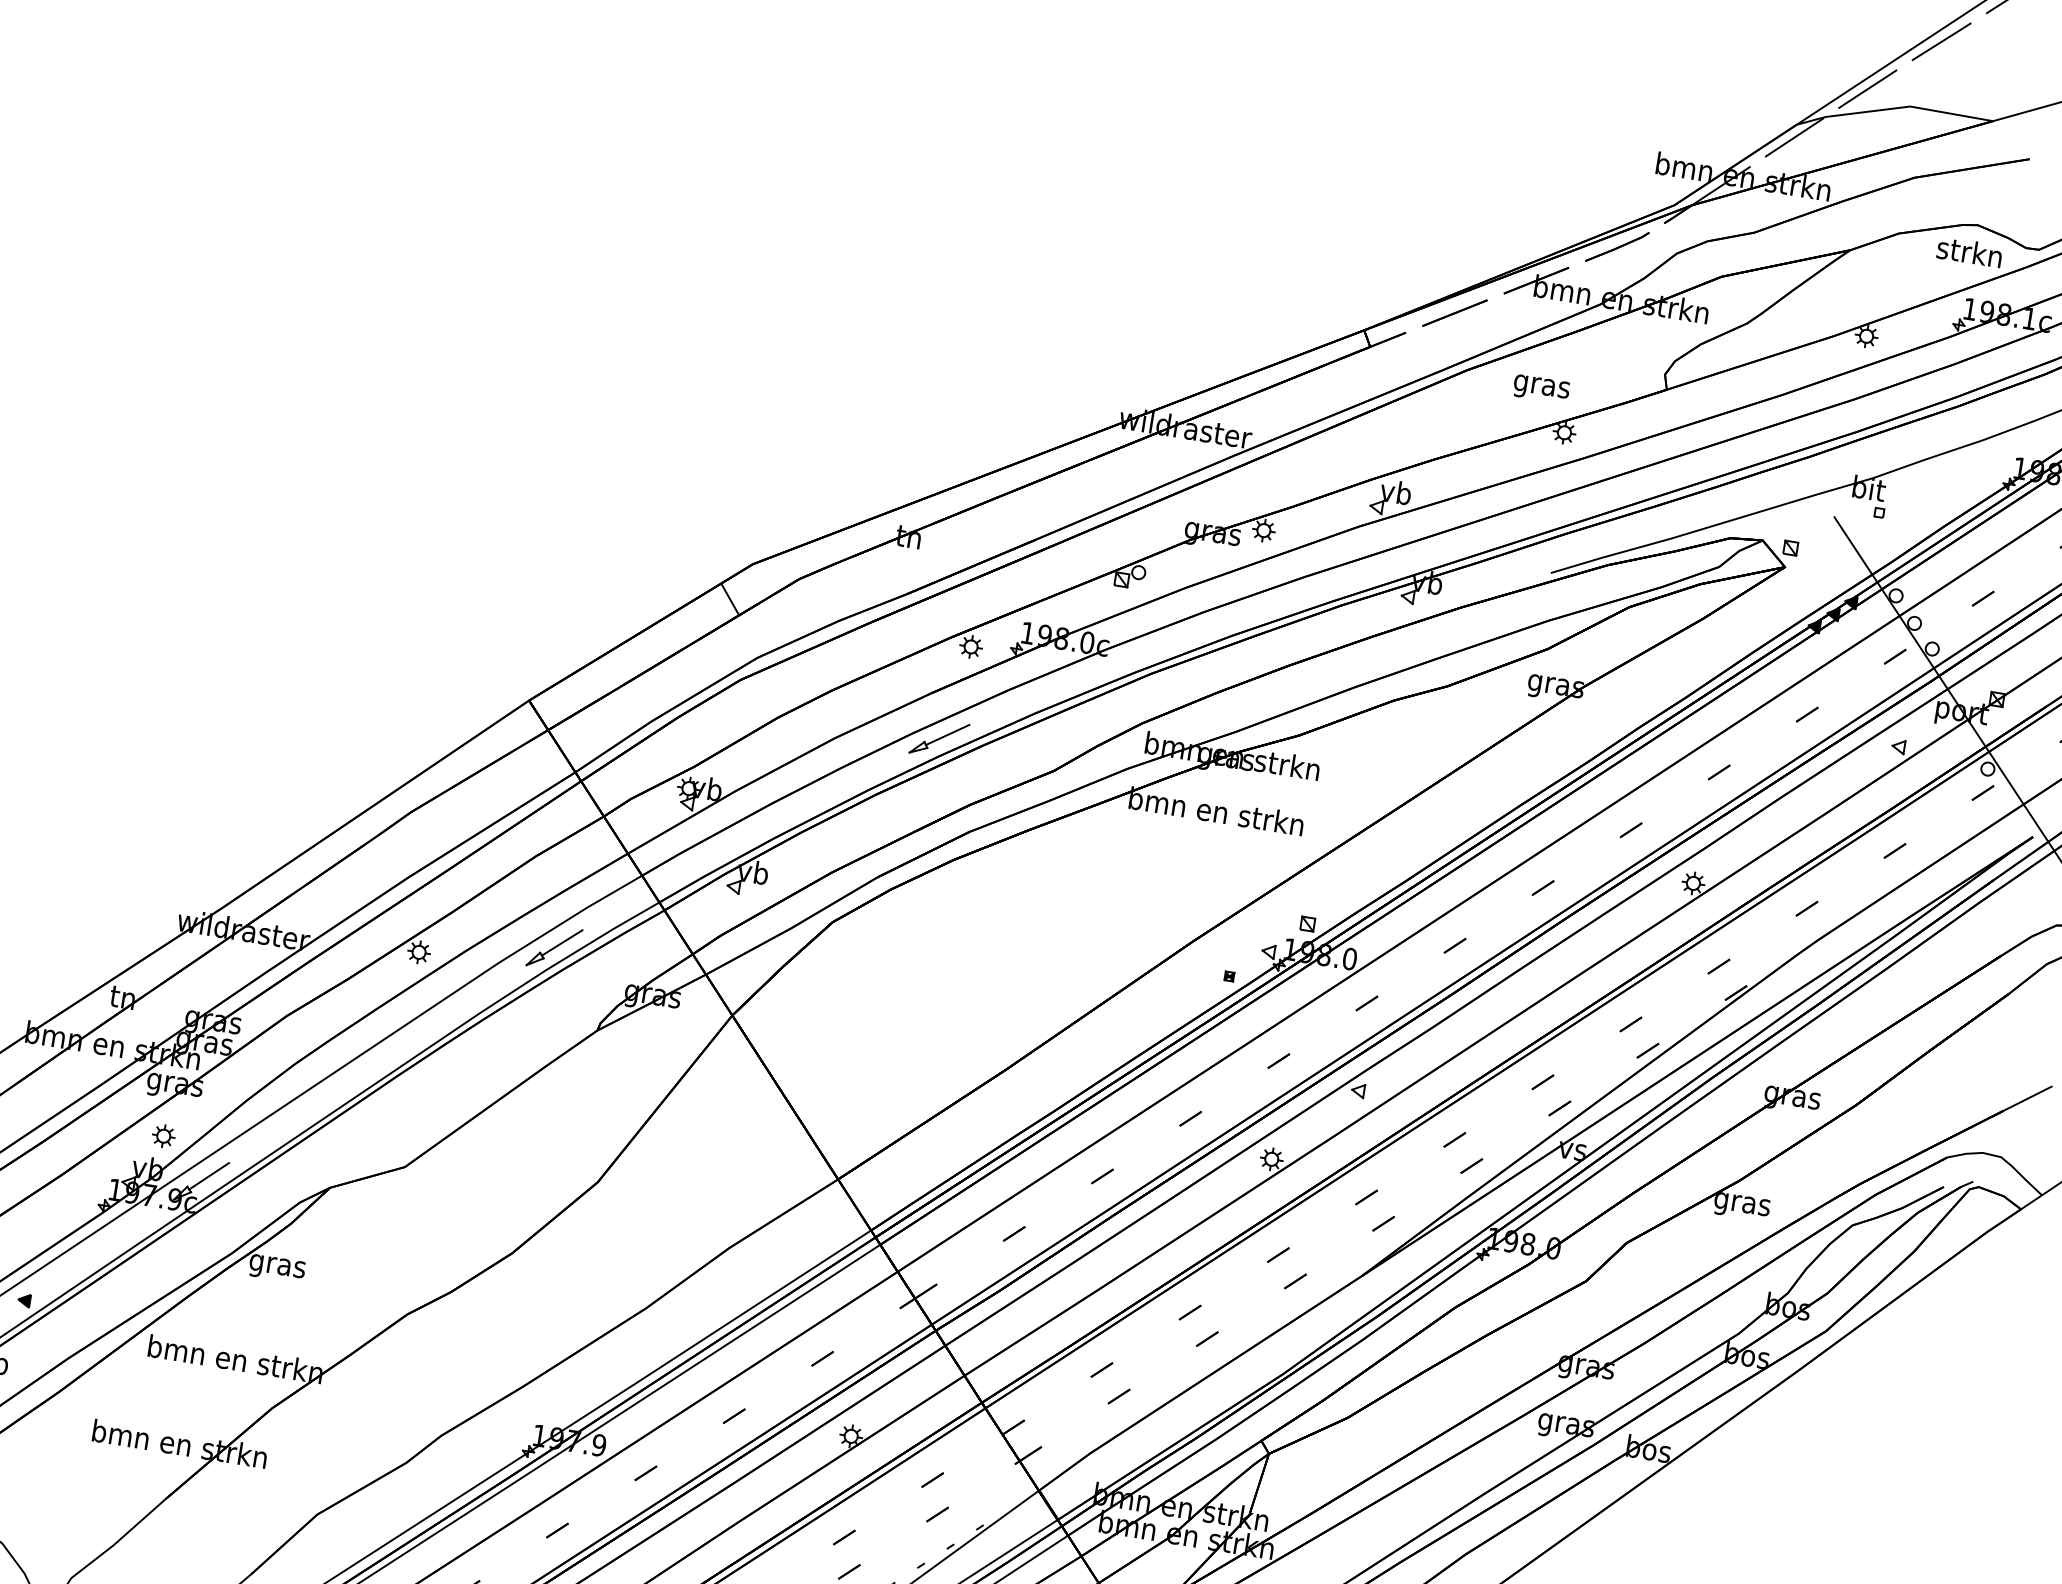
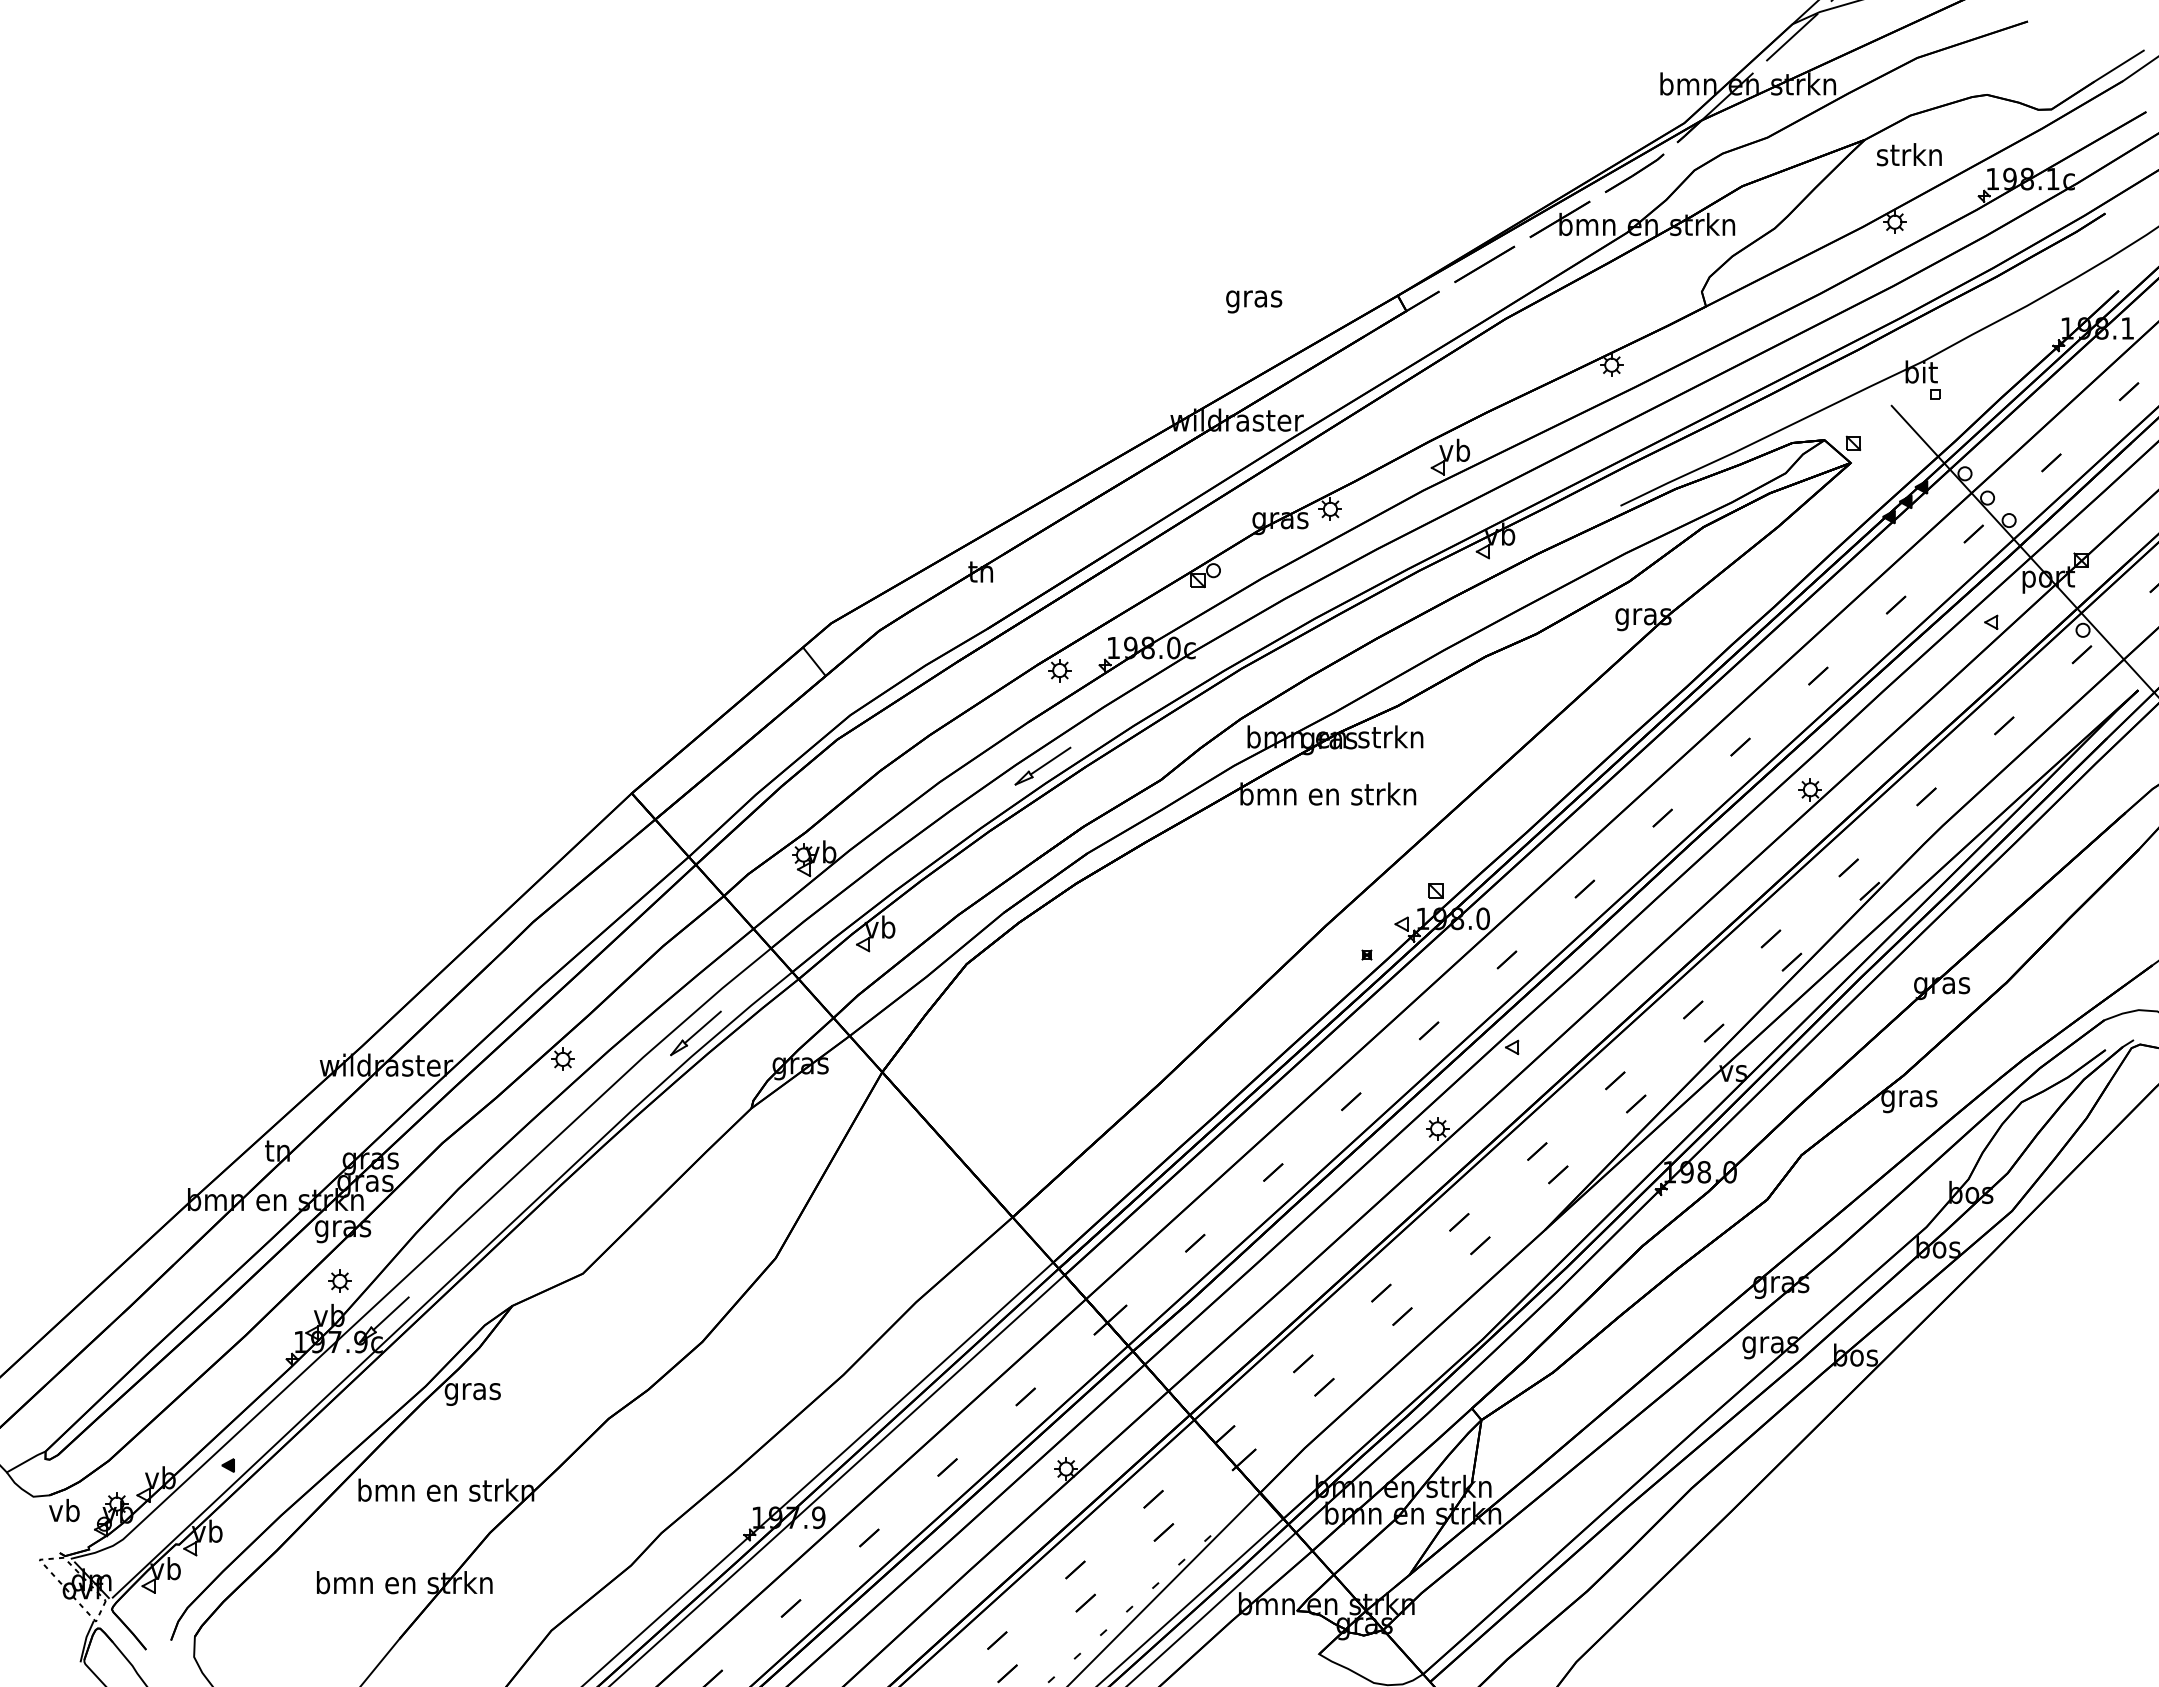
text: (1969, 251) -> (1909, 154), moved
text: (1541, 388) -> (1254, 301), moved

